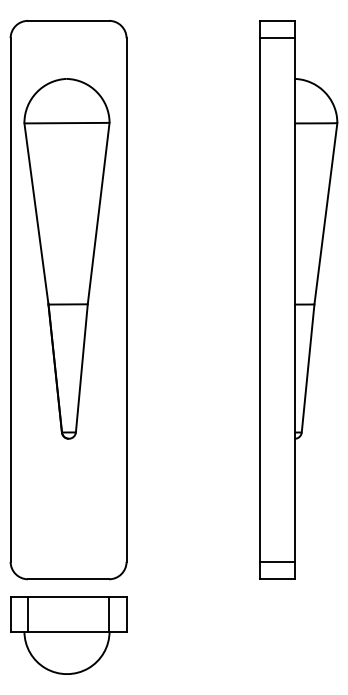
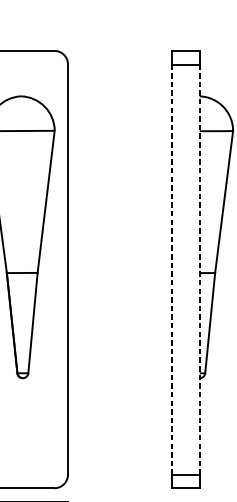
line: (259, 300) -> (172, 269), solid -> dashed
line: (294, 300) -> (199, 269), solid -> dashed

